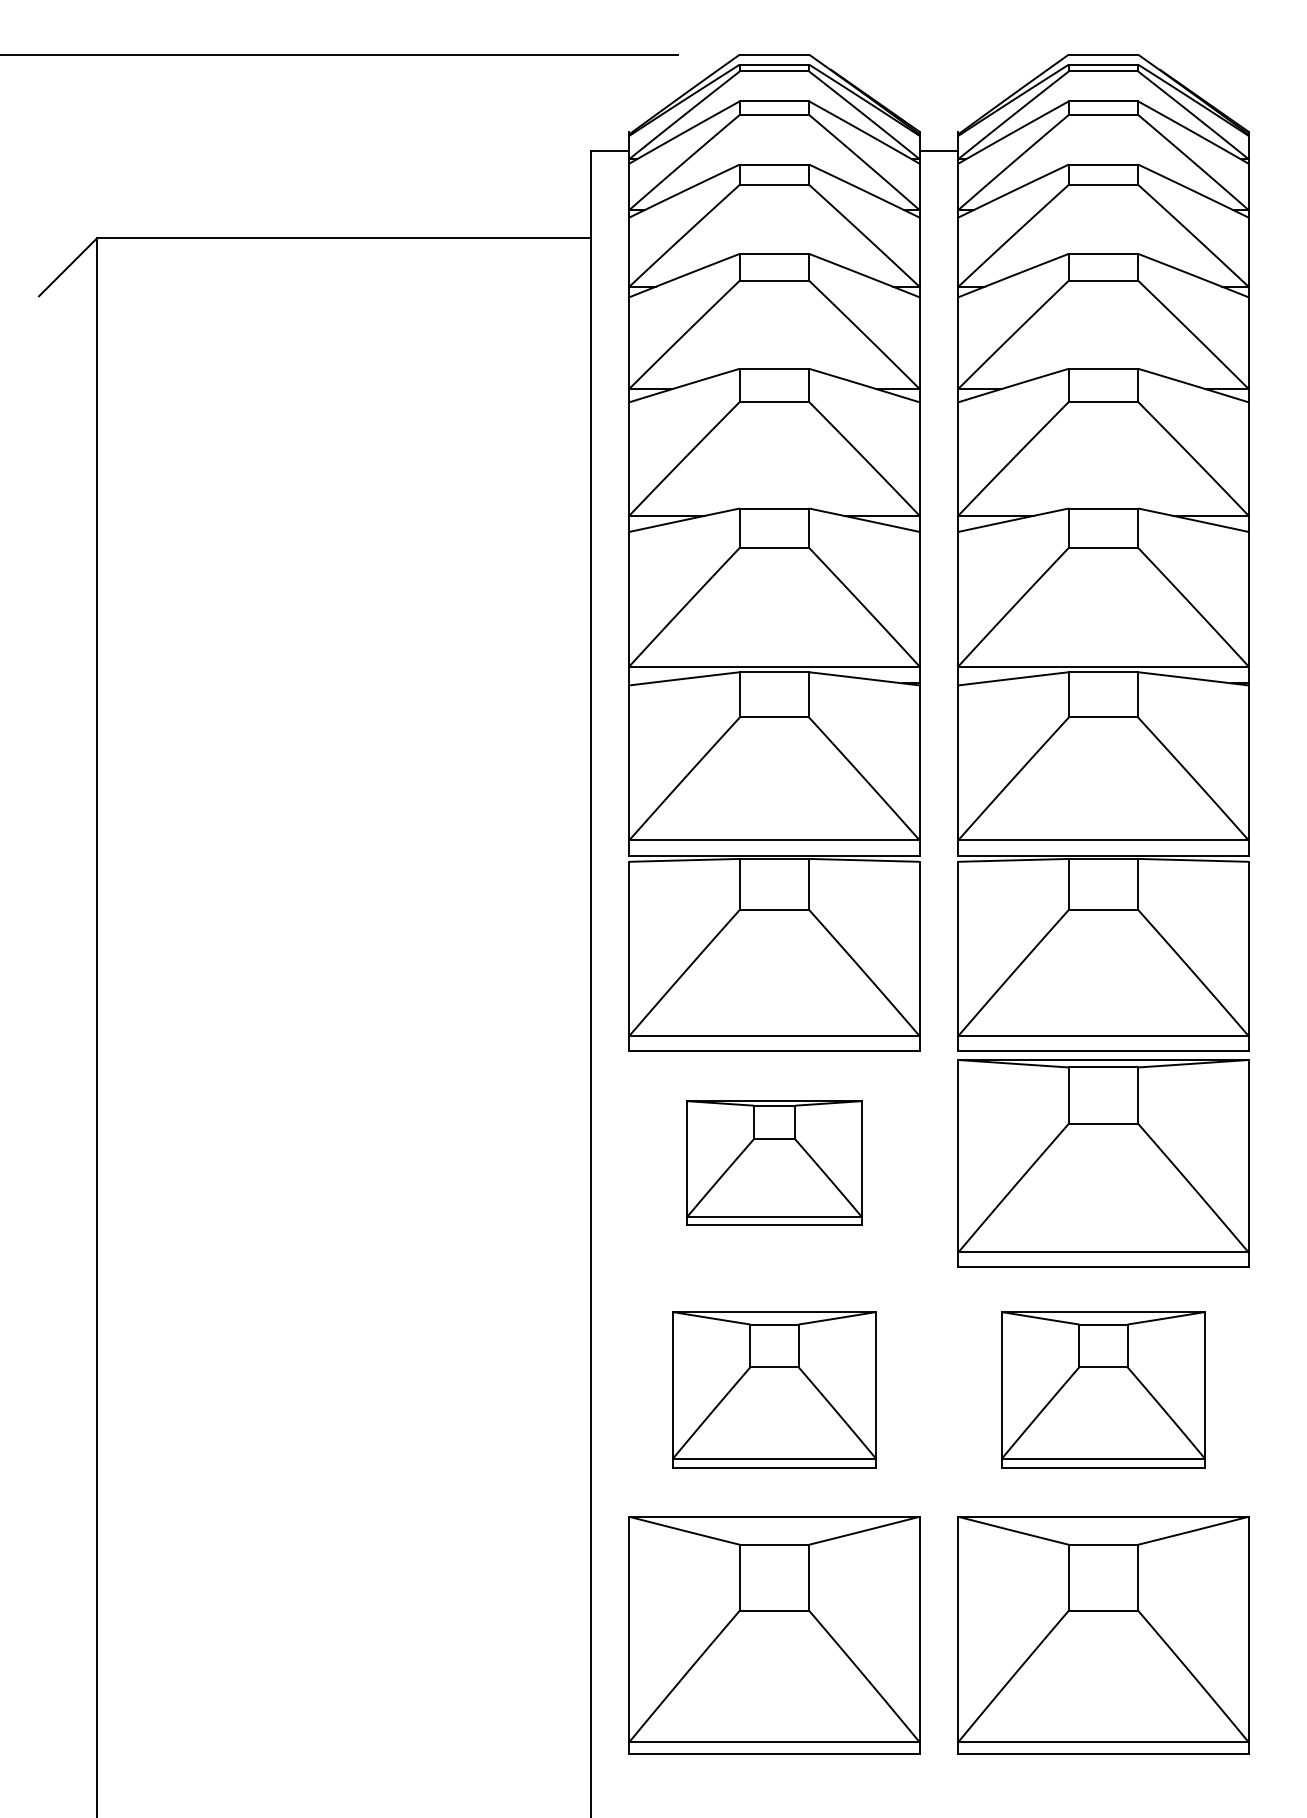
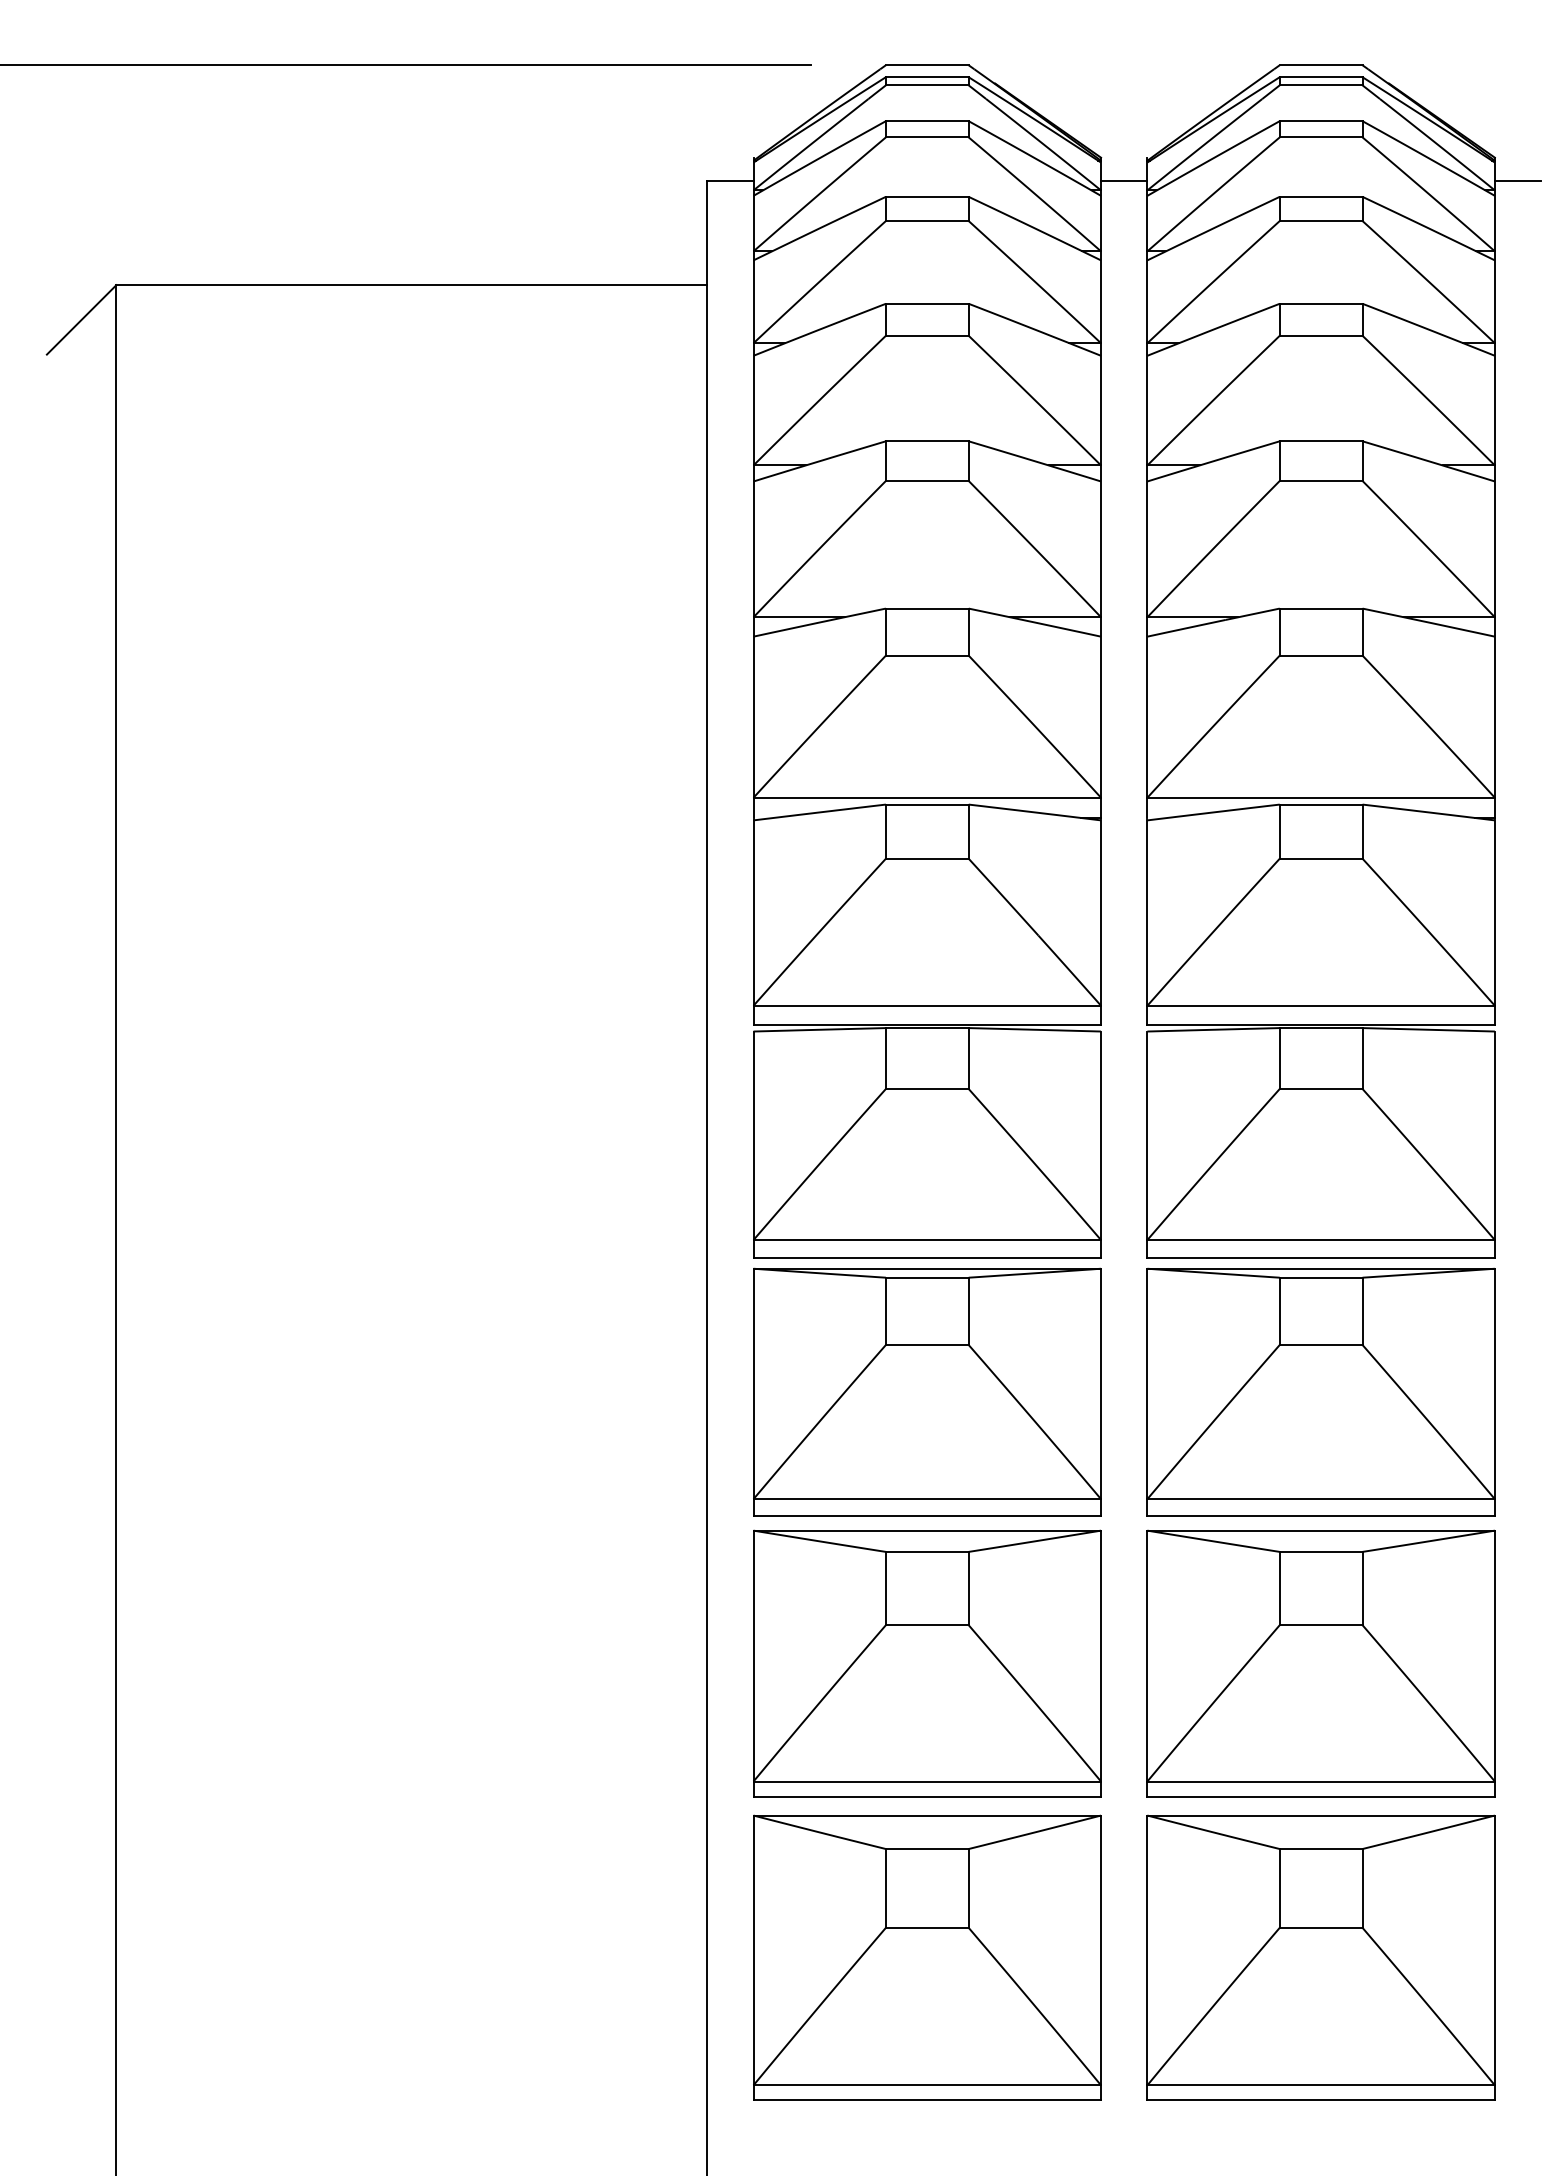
line: (1267, 150) -> (1517, 180), added
part: (774, 1162) -> (927, 1391), size x1.67
part: (774, 1389) -> (927, 1663), size x1.43
part: (1102, 1389) -> (1320, 1663), size x1.43

